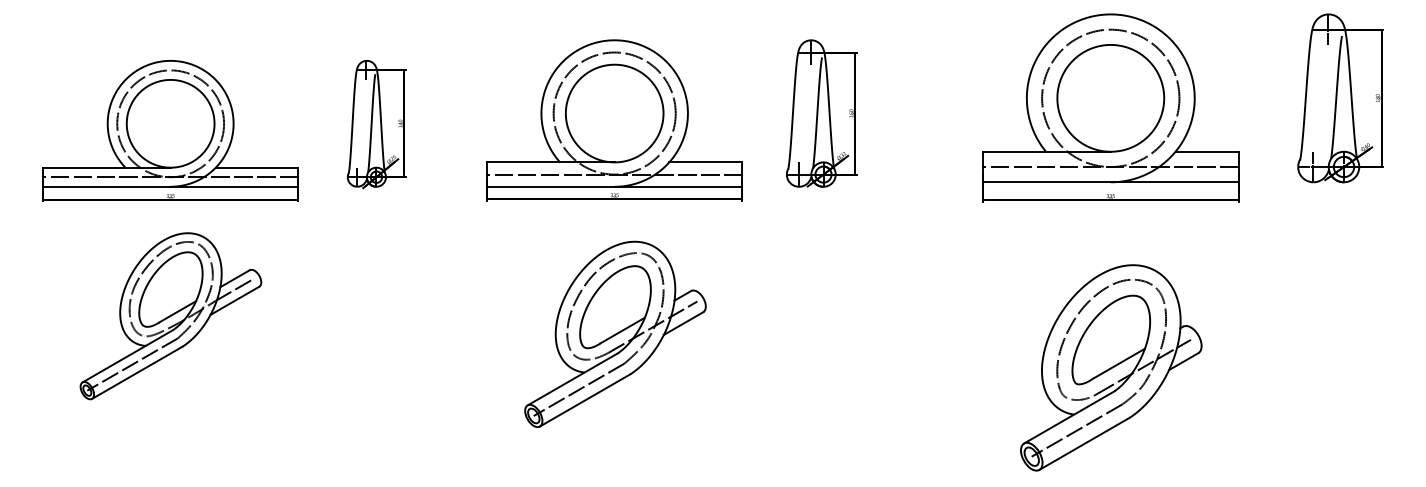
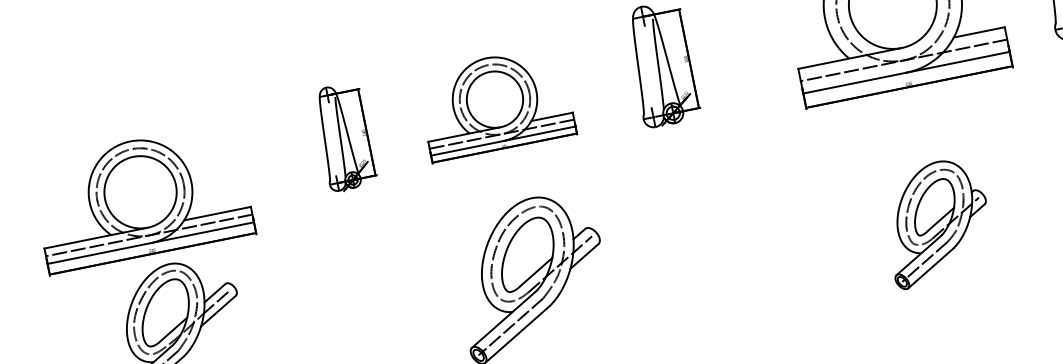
part: (614, 120) -> (495, 103), size x0.7
part: (376, 124) -> (344, 137), moved
part: (170, 130) -> (141, 197), moved
part: (1111, 367) -> (937, 222), size x0.7

